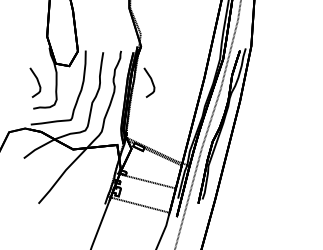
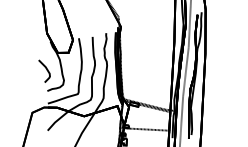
curve: (151, 82) -> (134, 52), removed

